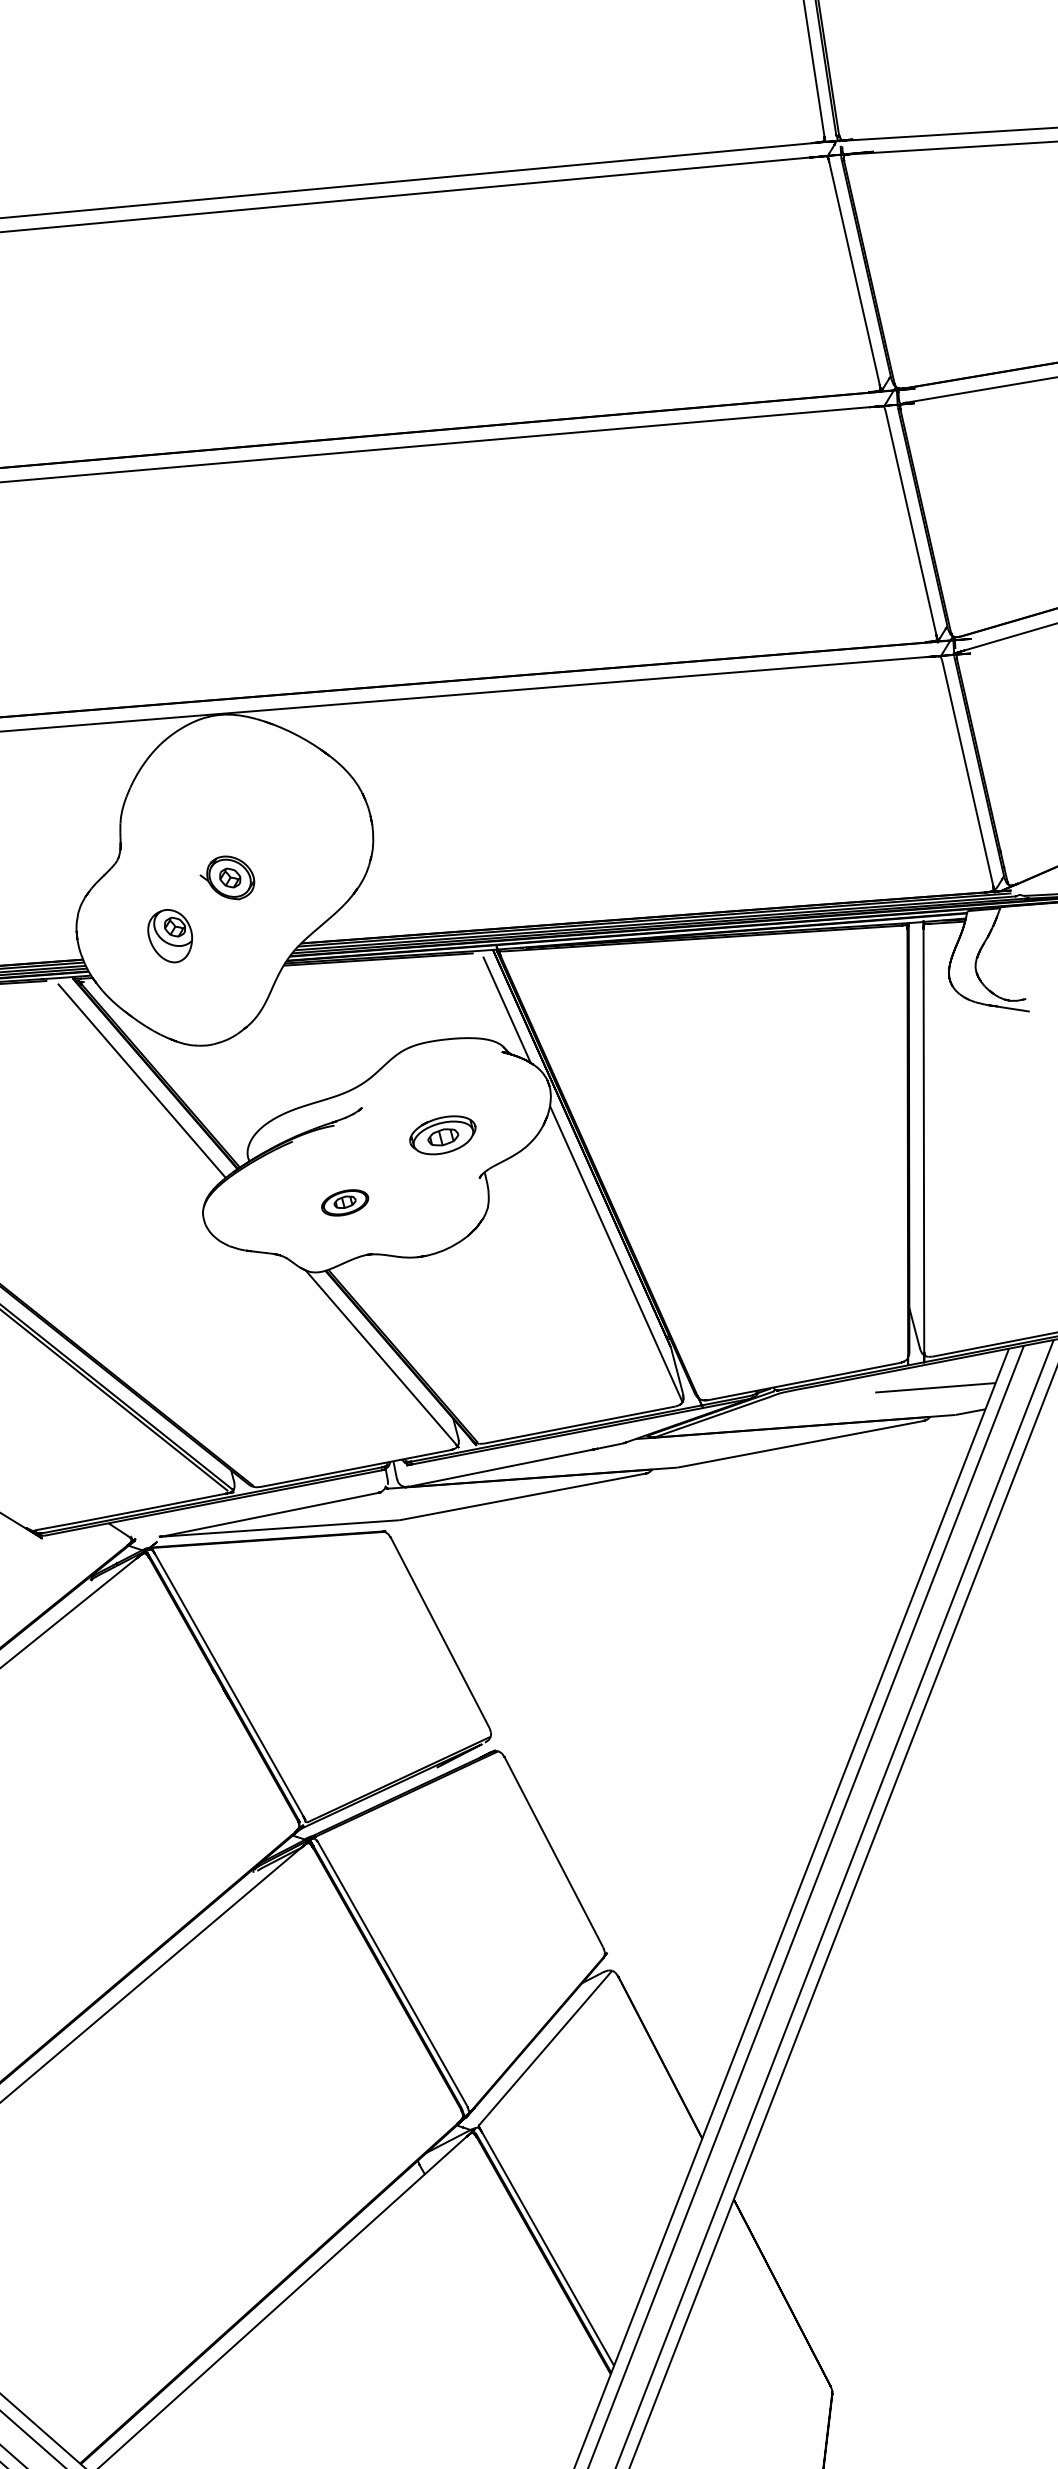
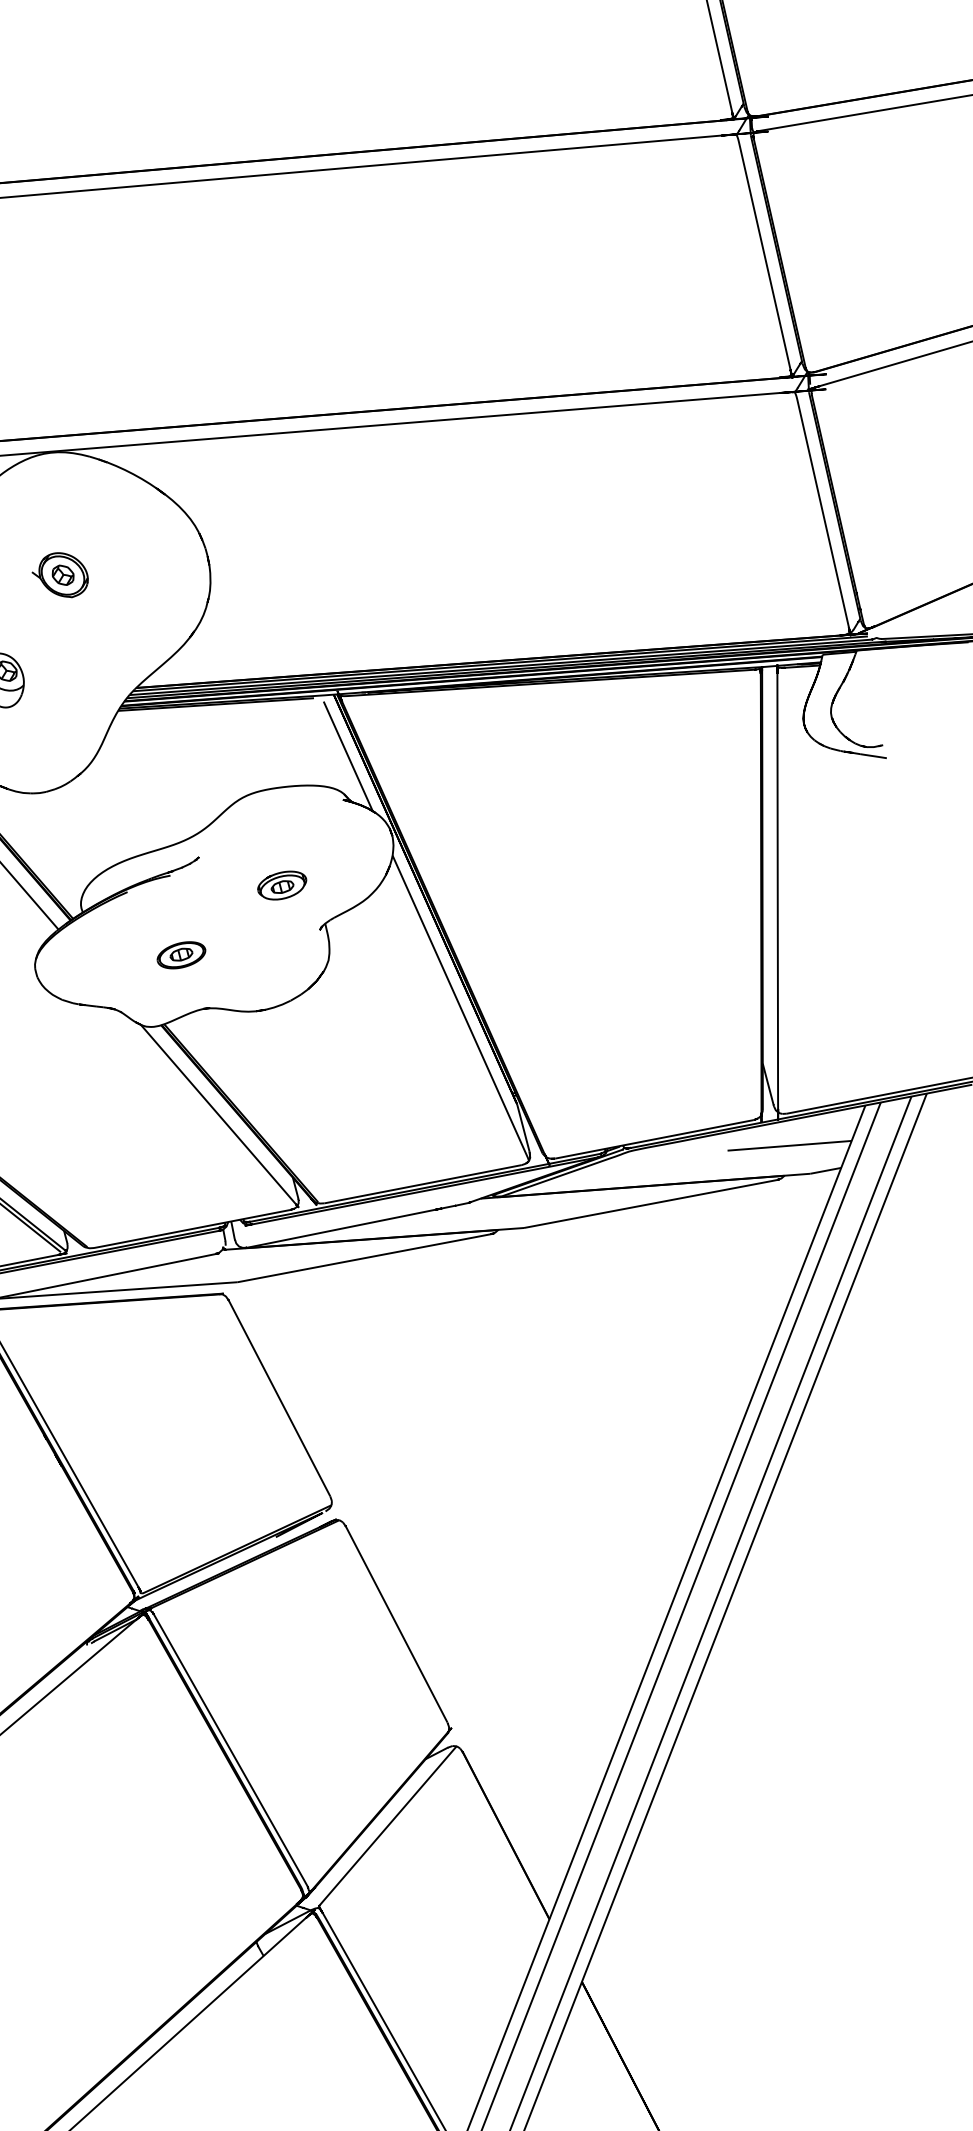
part: (227, 877) -> (60, 574), moved
part: (442, 1134) -> (281, 884), size x0.71

